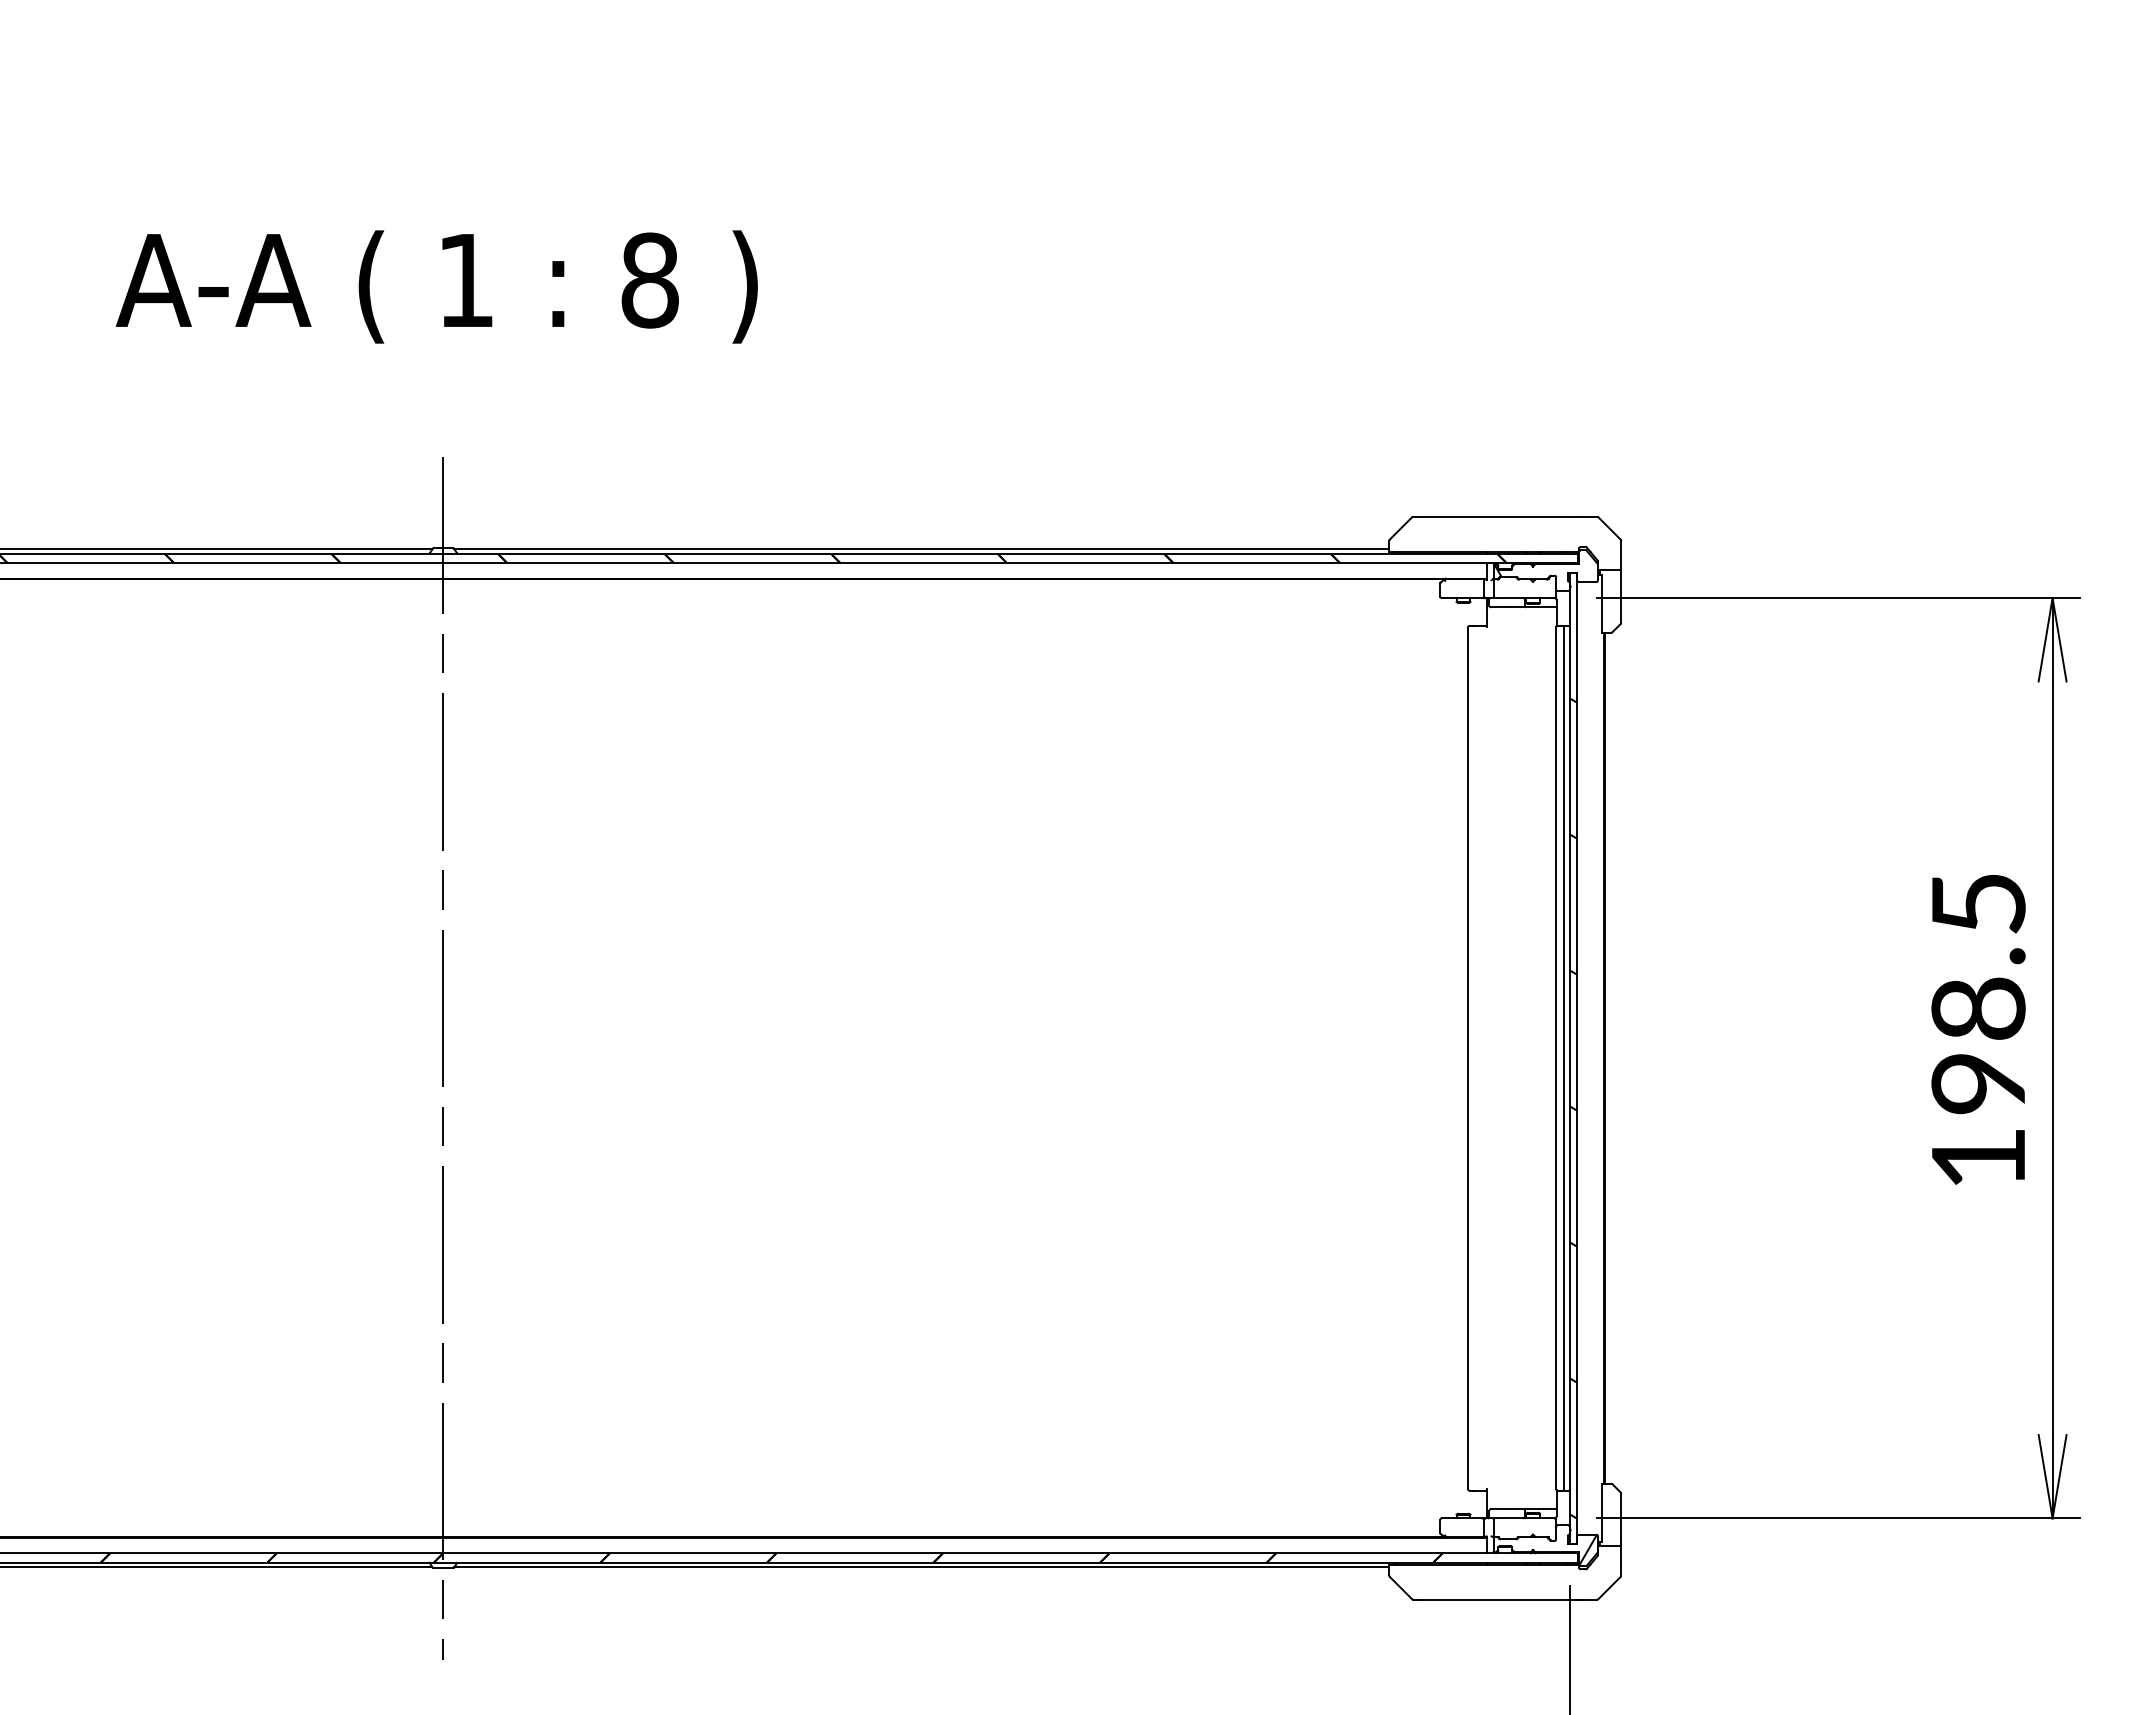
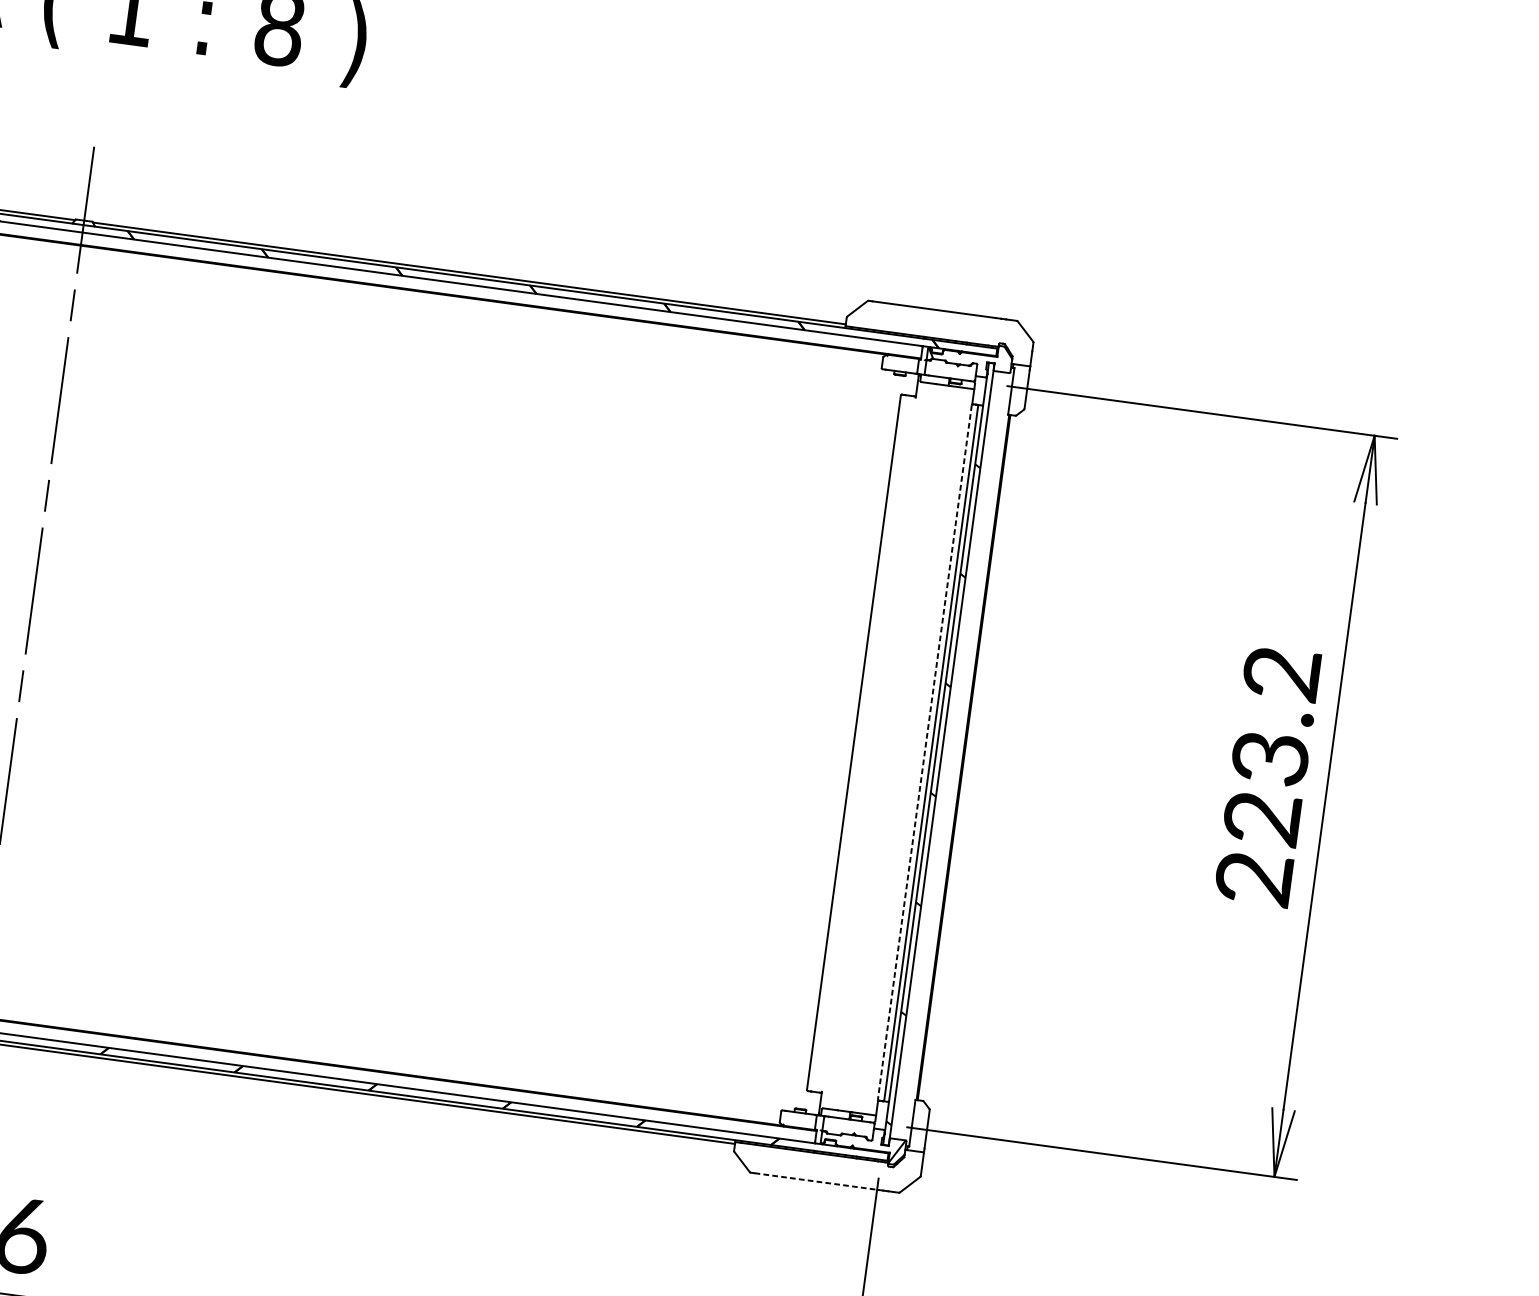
text: (1978, 1031) -> (1267, 776), 198.5 -> 223.2
line: (1556, 1058) -> (925, 752), solid -> dashed
line: (1494, 1599) -> (816, 1181), solid -> dashed

